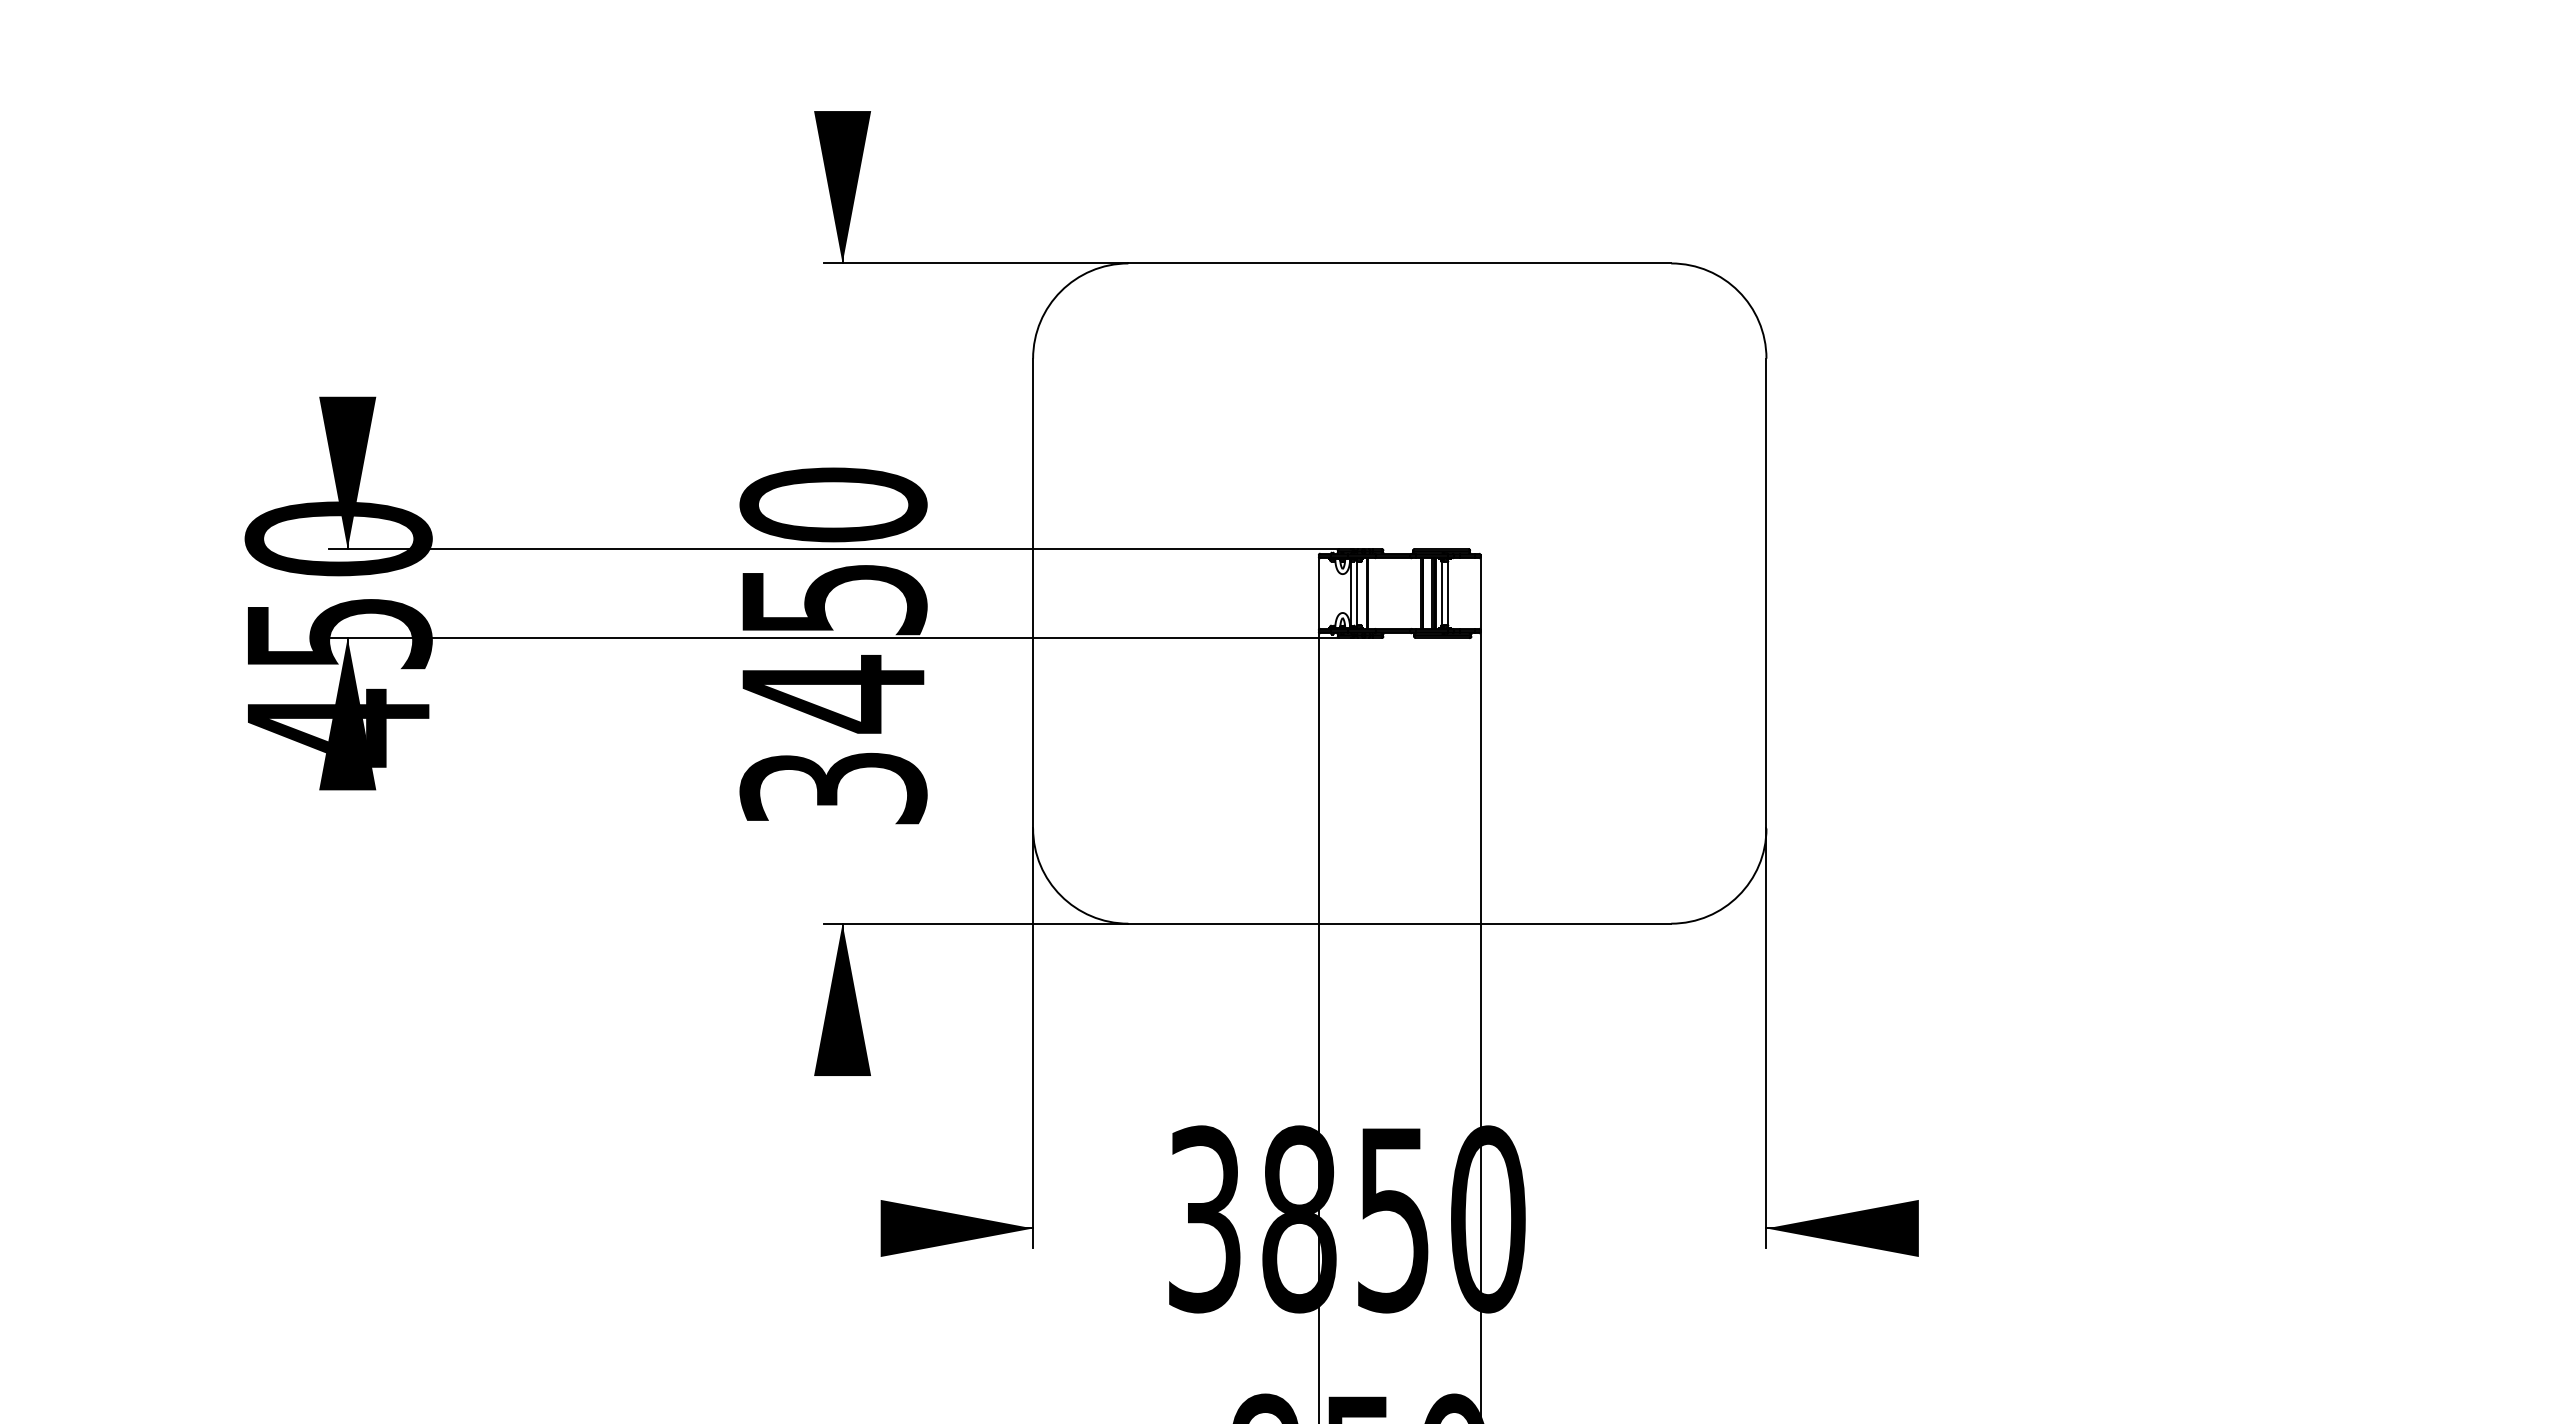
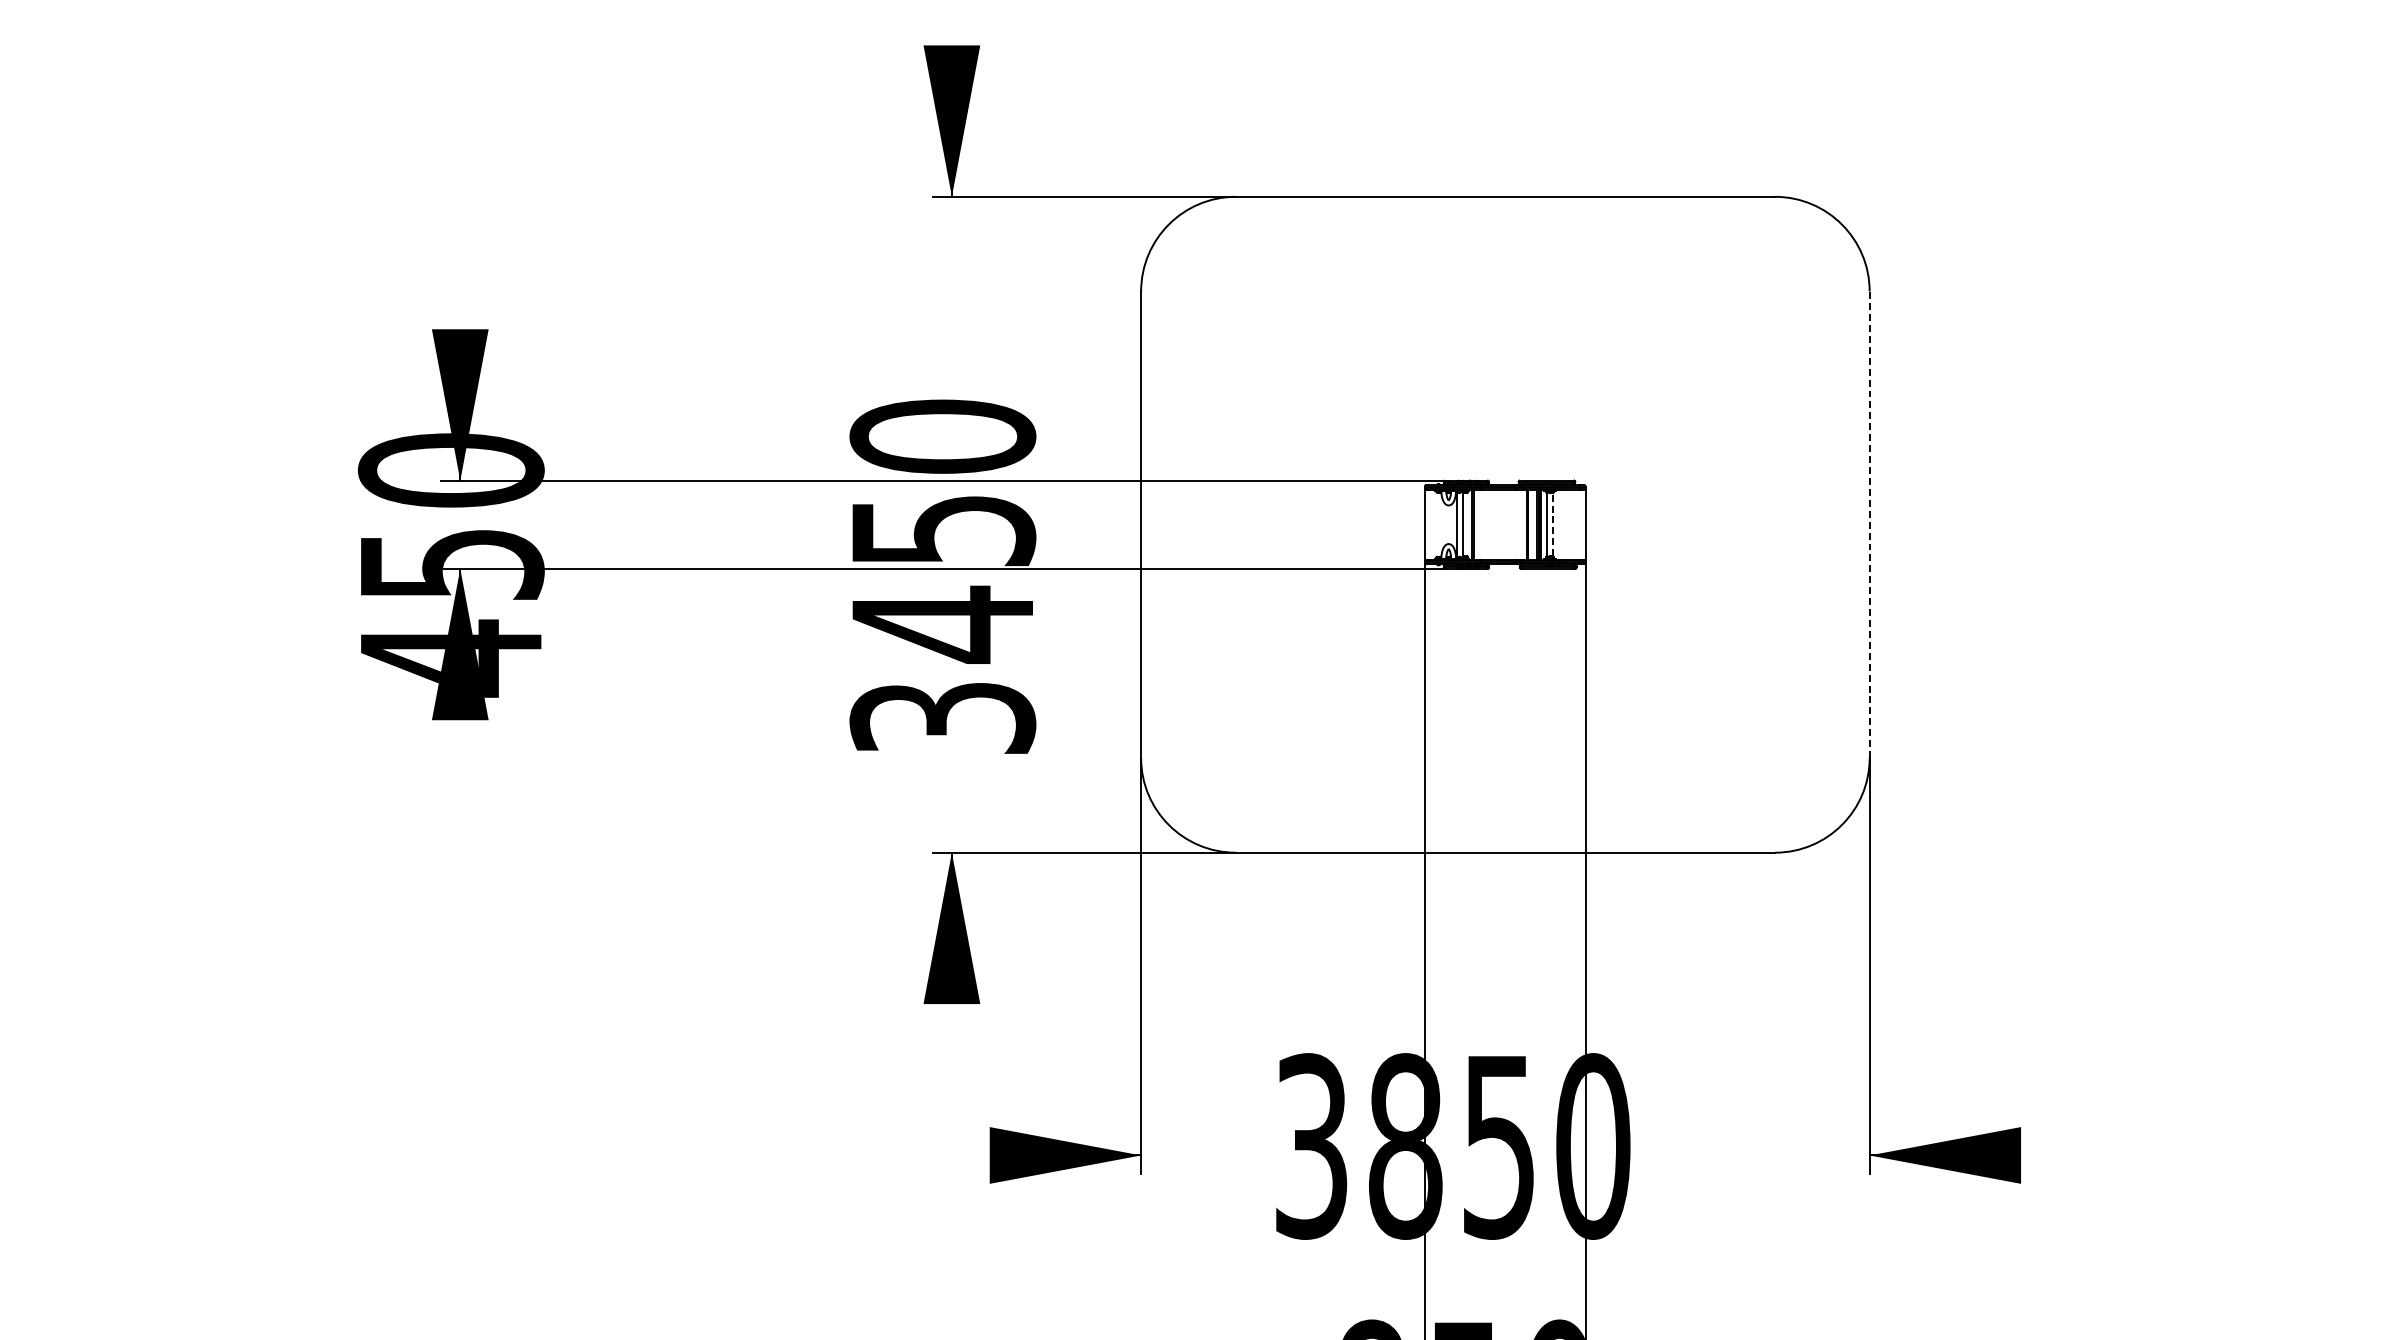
line: (1447, 593) -> (1552, 524), solid -> dashed
line: (1766, 593) -> (1869, 524), solid -> dashed

